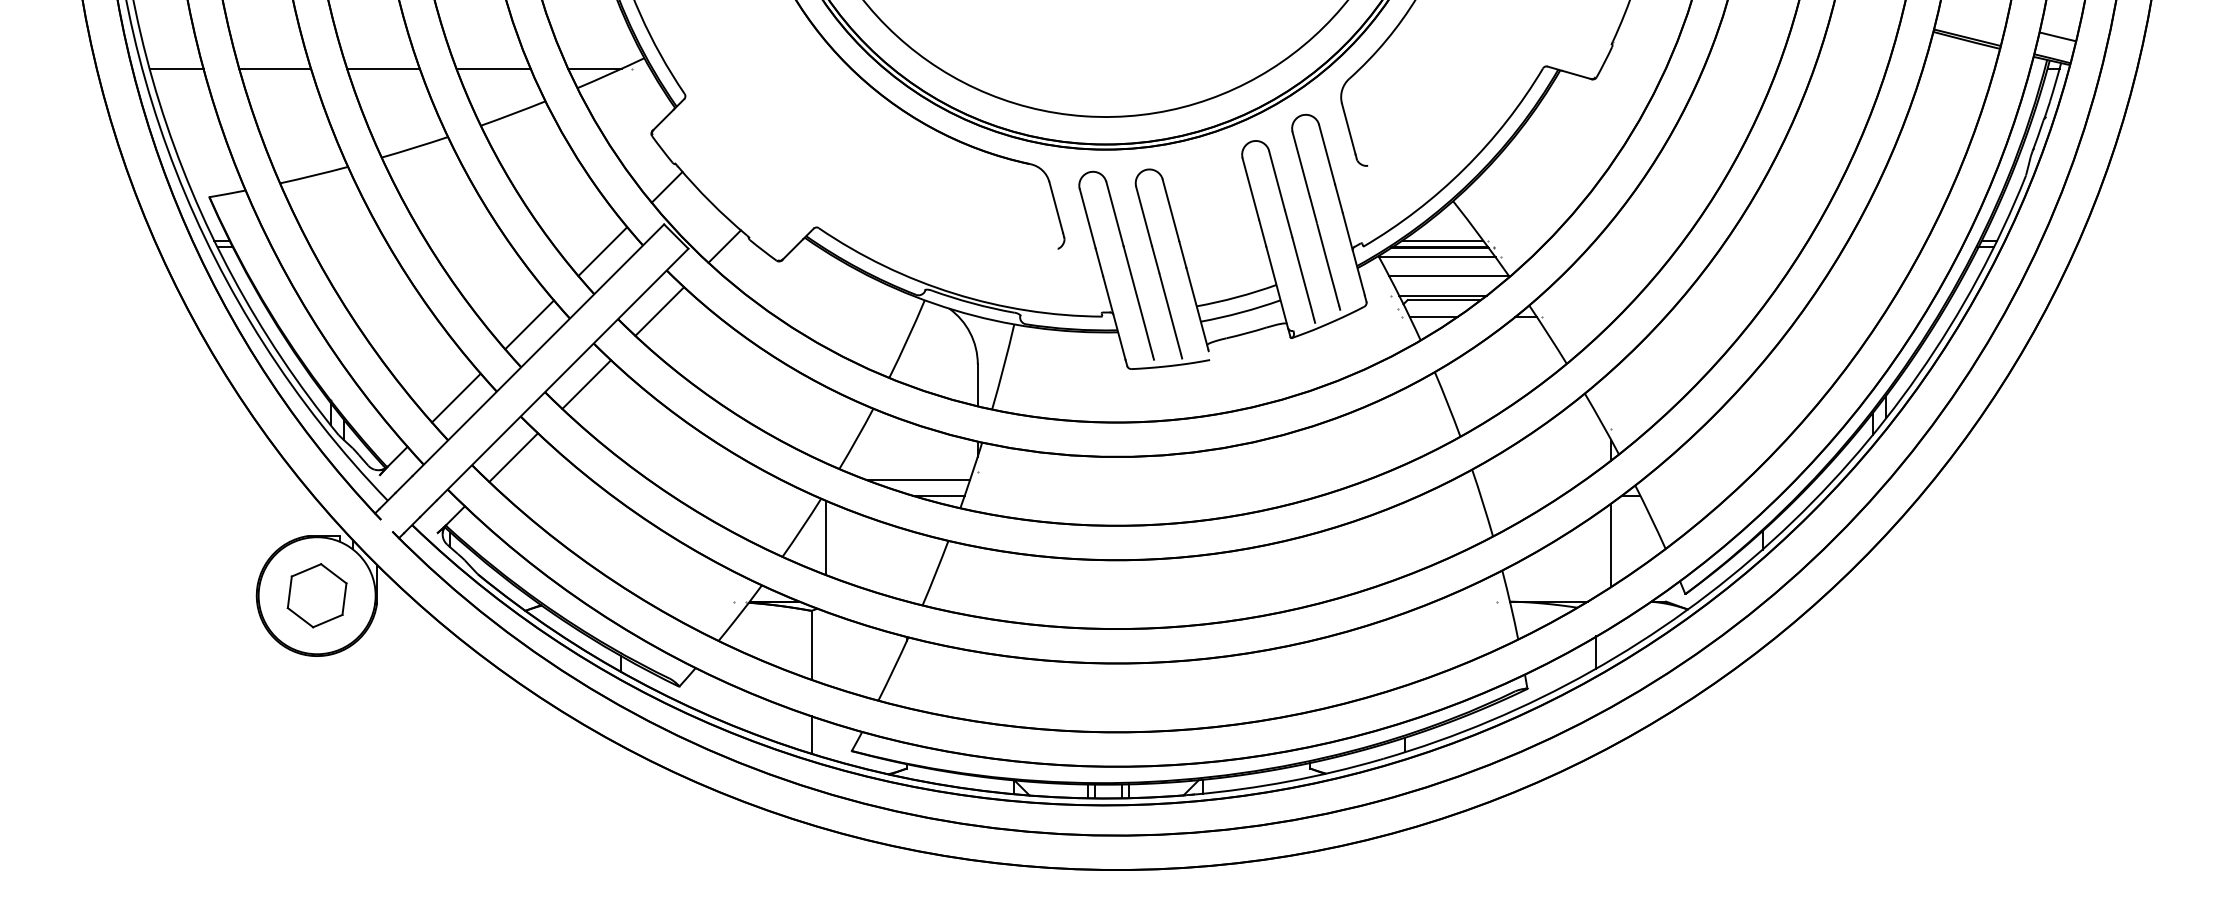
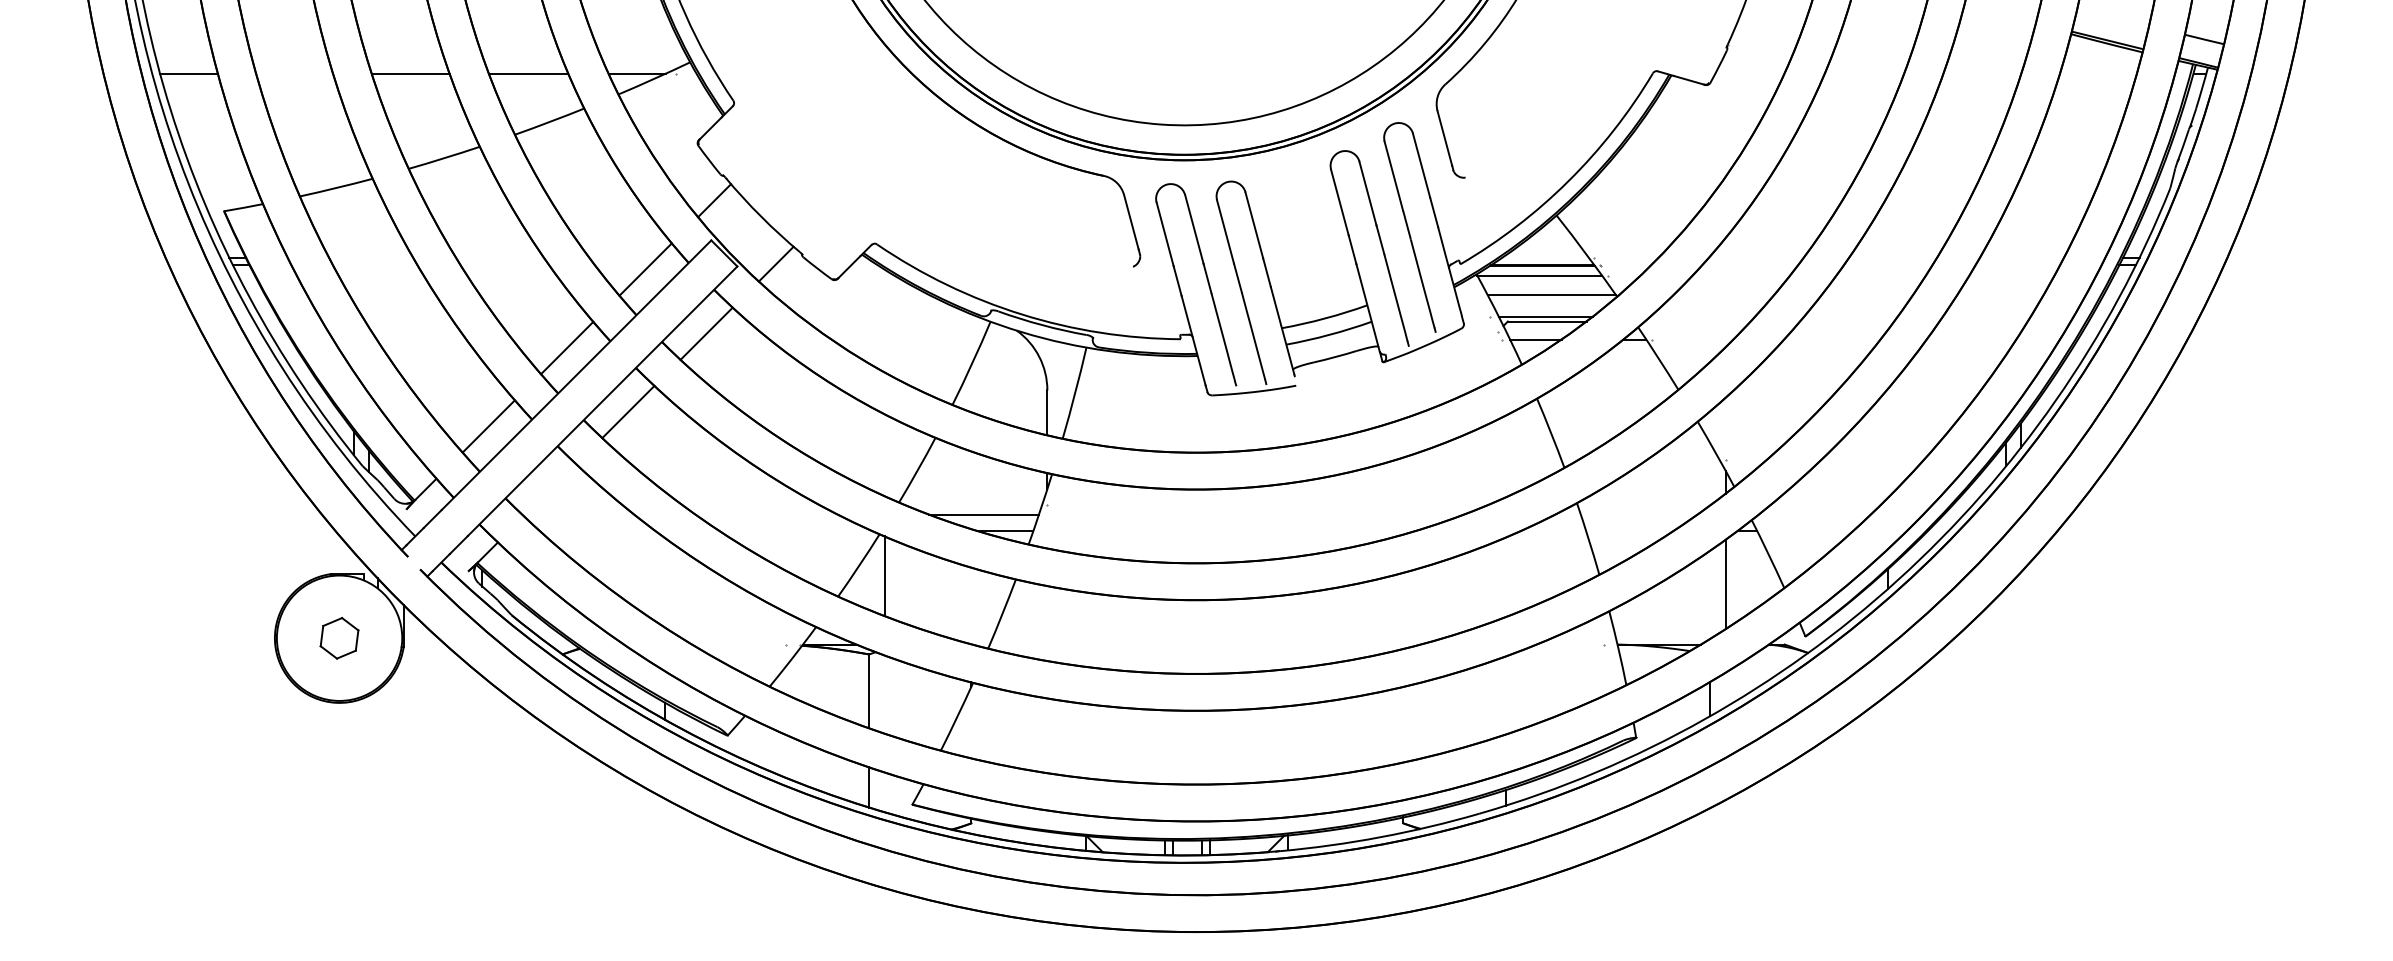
line: (275, 68) -> (294, 73), removed
line: (1442, 240) -> (1545, 257), removed
line: (514, 457) -> (550, 490), removed
part: (317, 595) -> (339, 638), size x0.6

